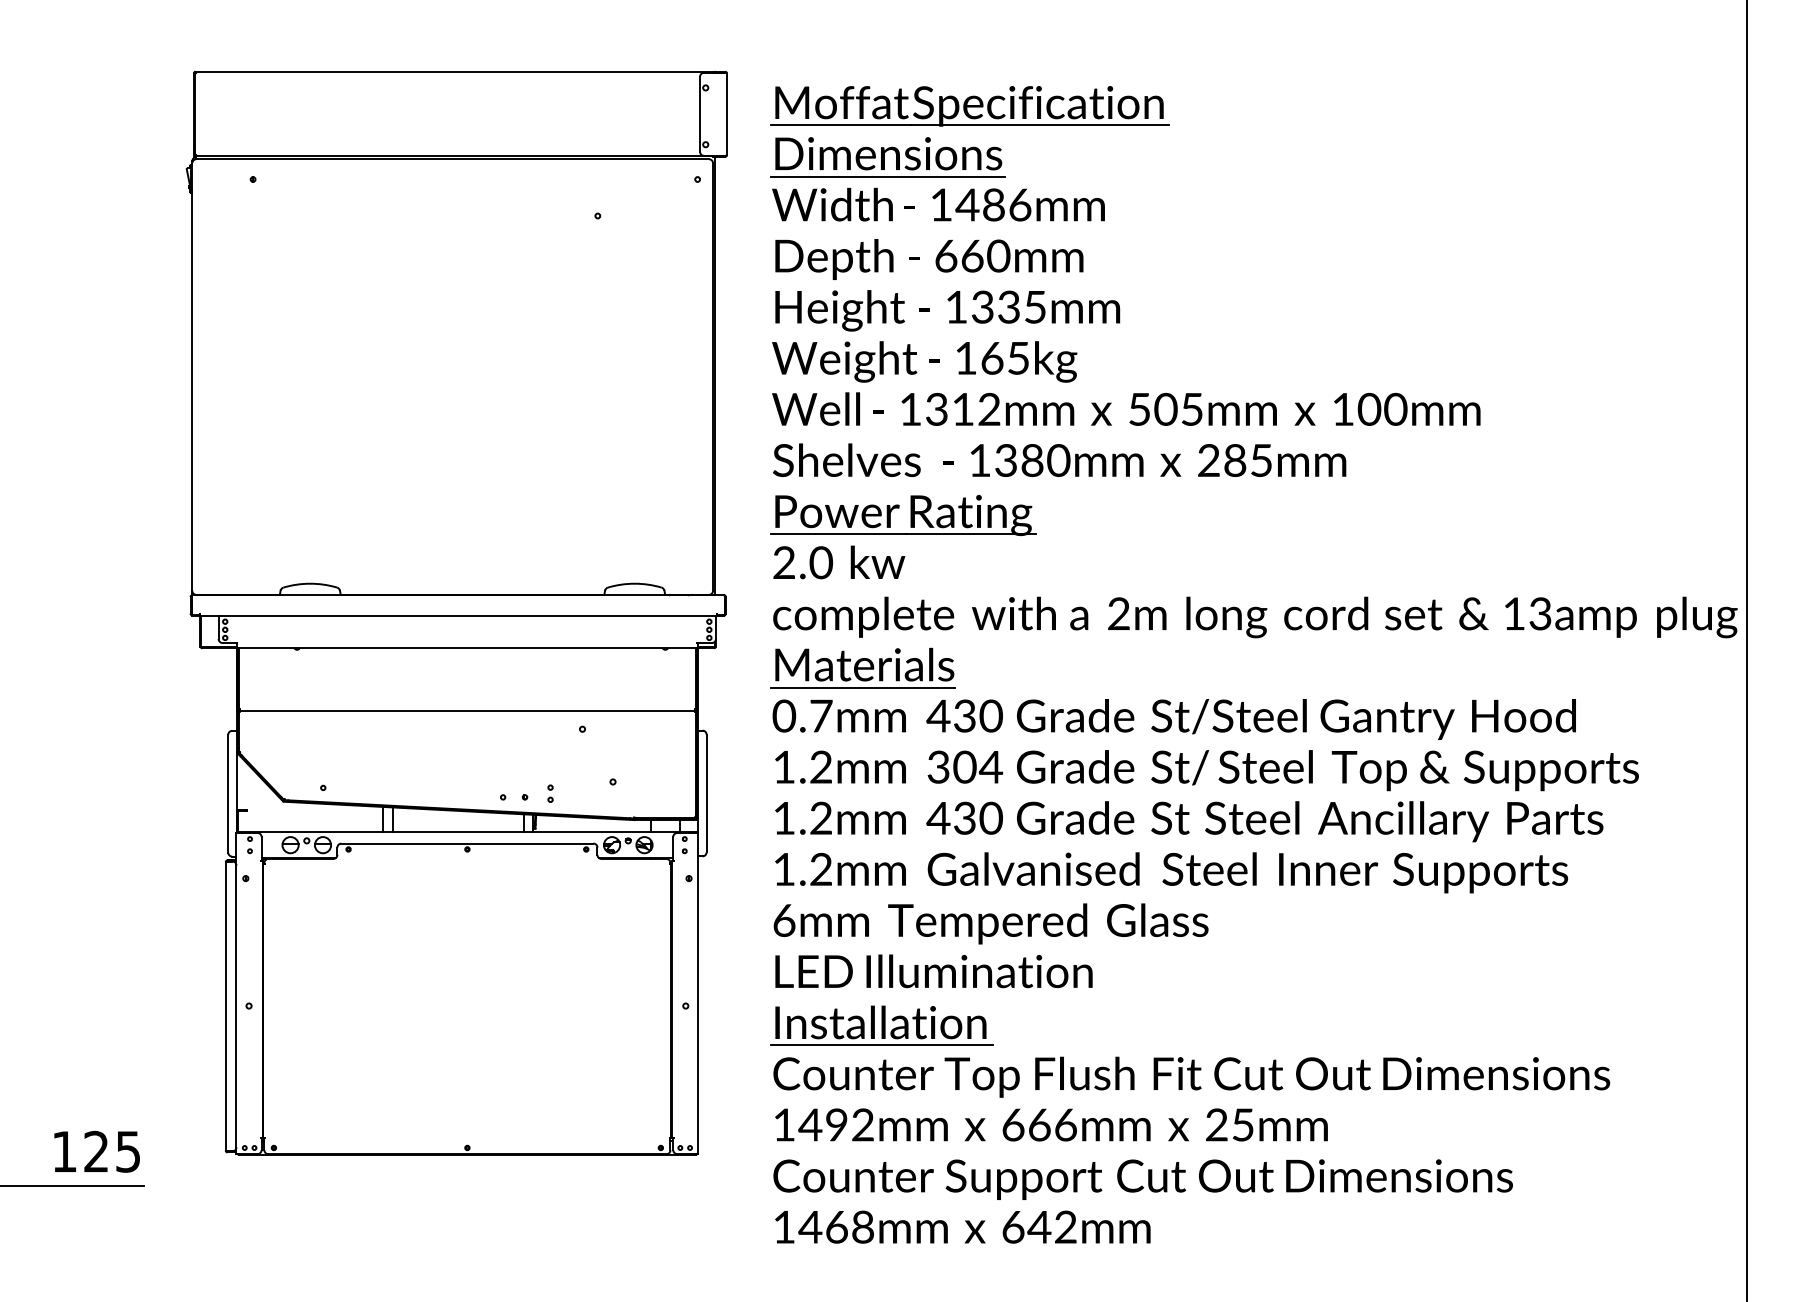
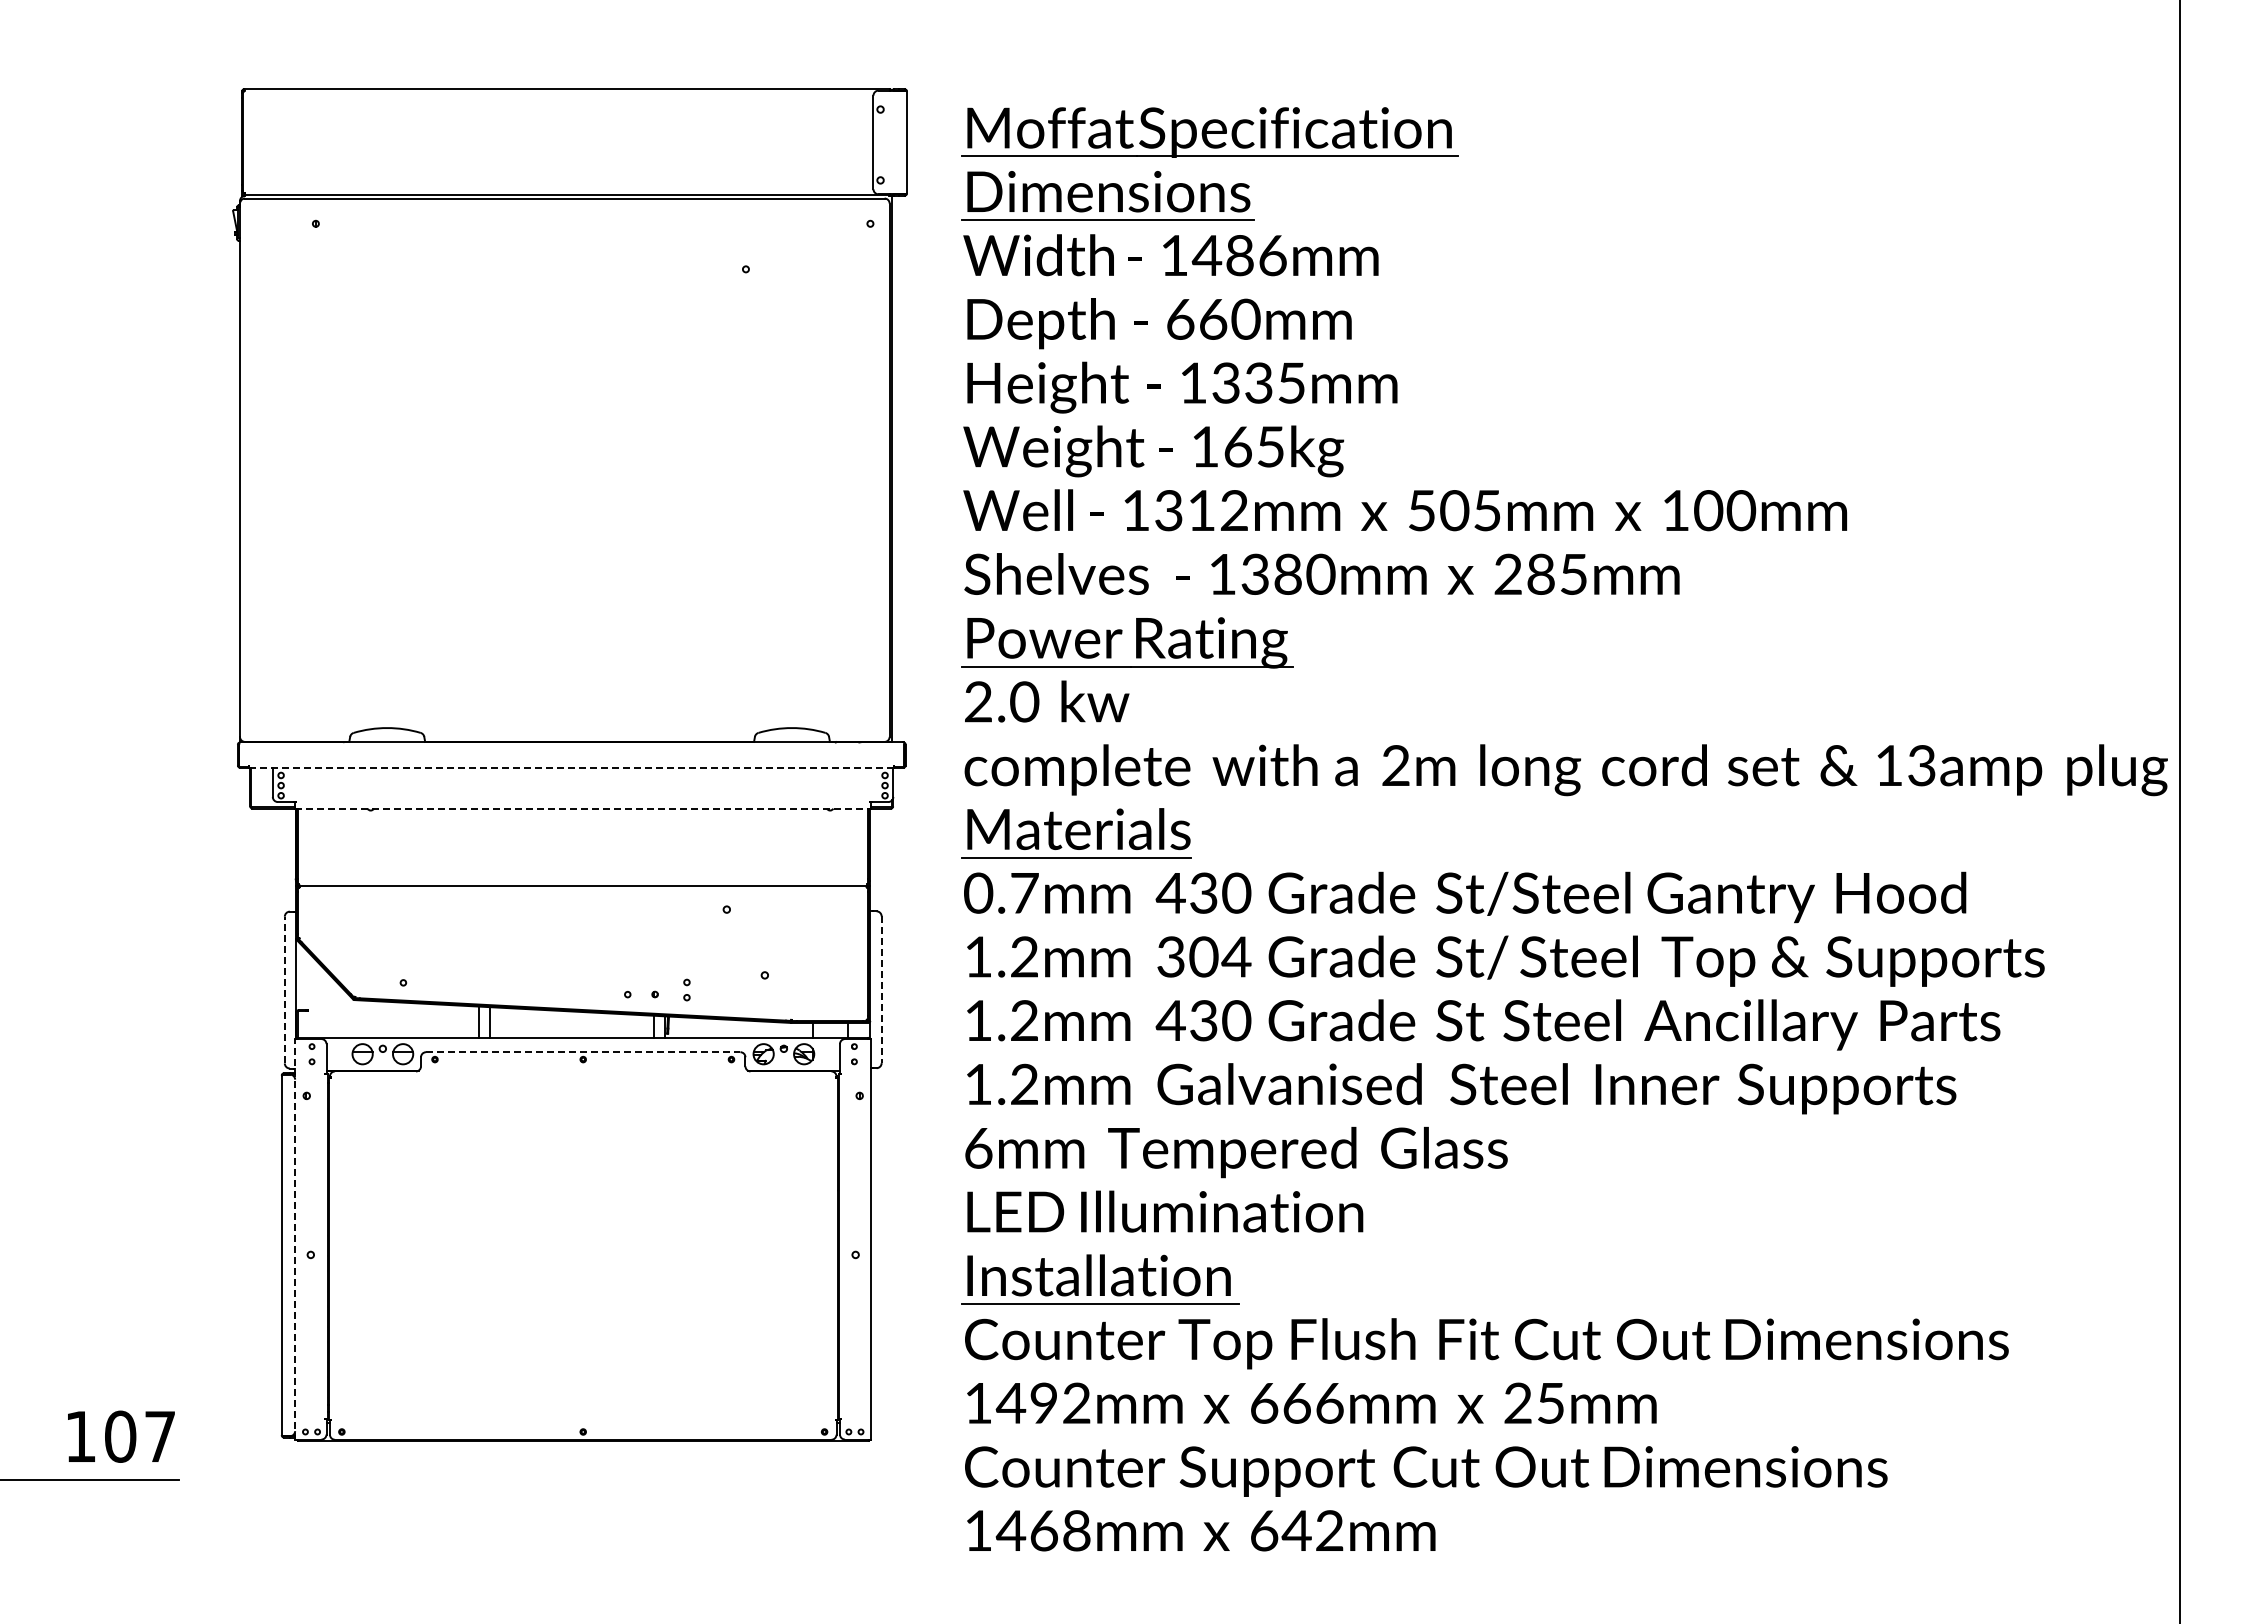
line: (458, 615) -> (571, 767), solid -> dashed
line: (467, 648) -> (583, 808), solid -> dashed
line: (227, 793) -> (284, 989), solid -> dashed
line: (706, 794) -> (881, 990), solid -> dashed
line: (467, 843) -> (583, 1052), solid -> dashed
line: (236, 992) -> (295, 1238), solid -> dashed
text: (111, 1151) -> (139, 1436), 125 -> 107

